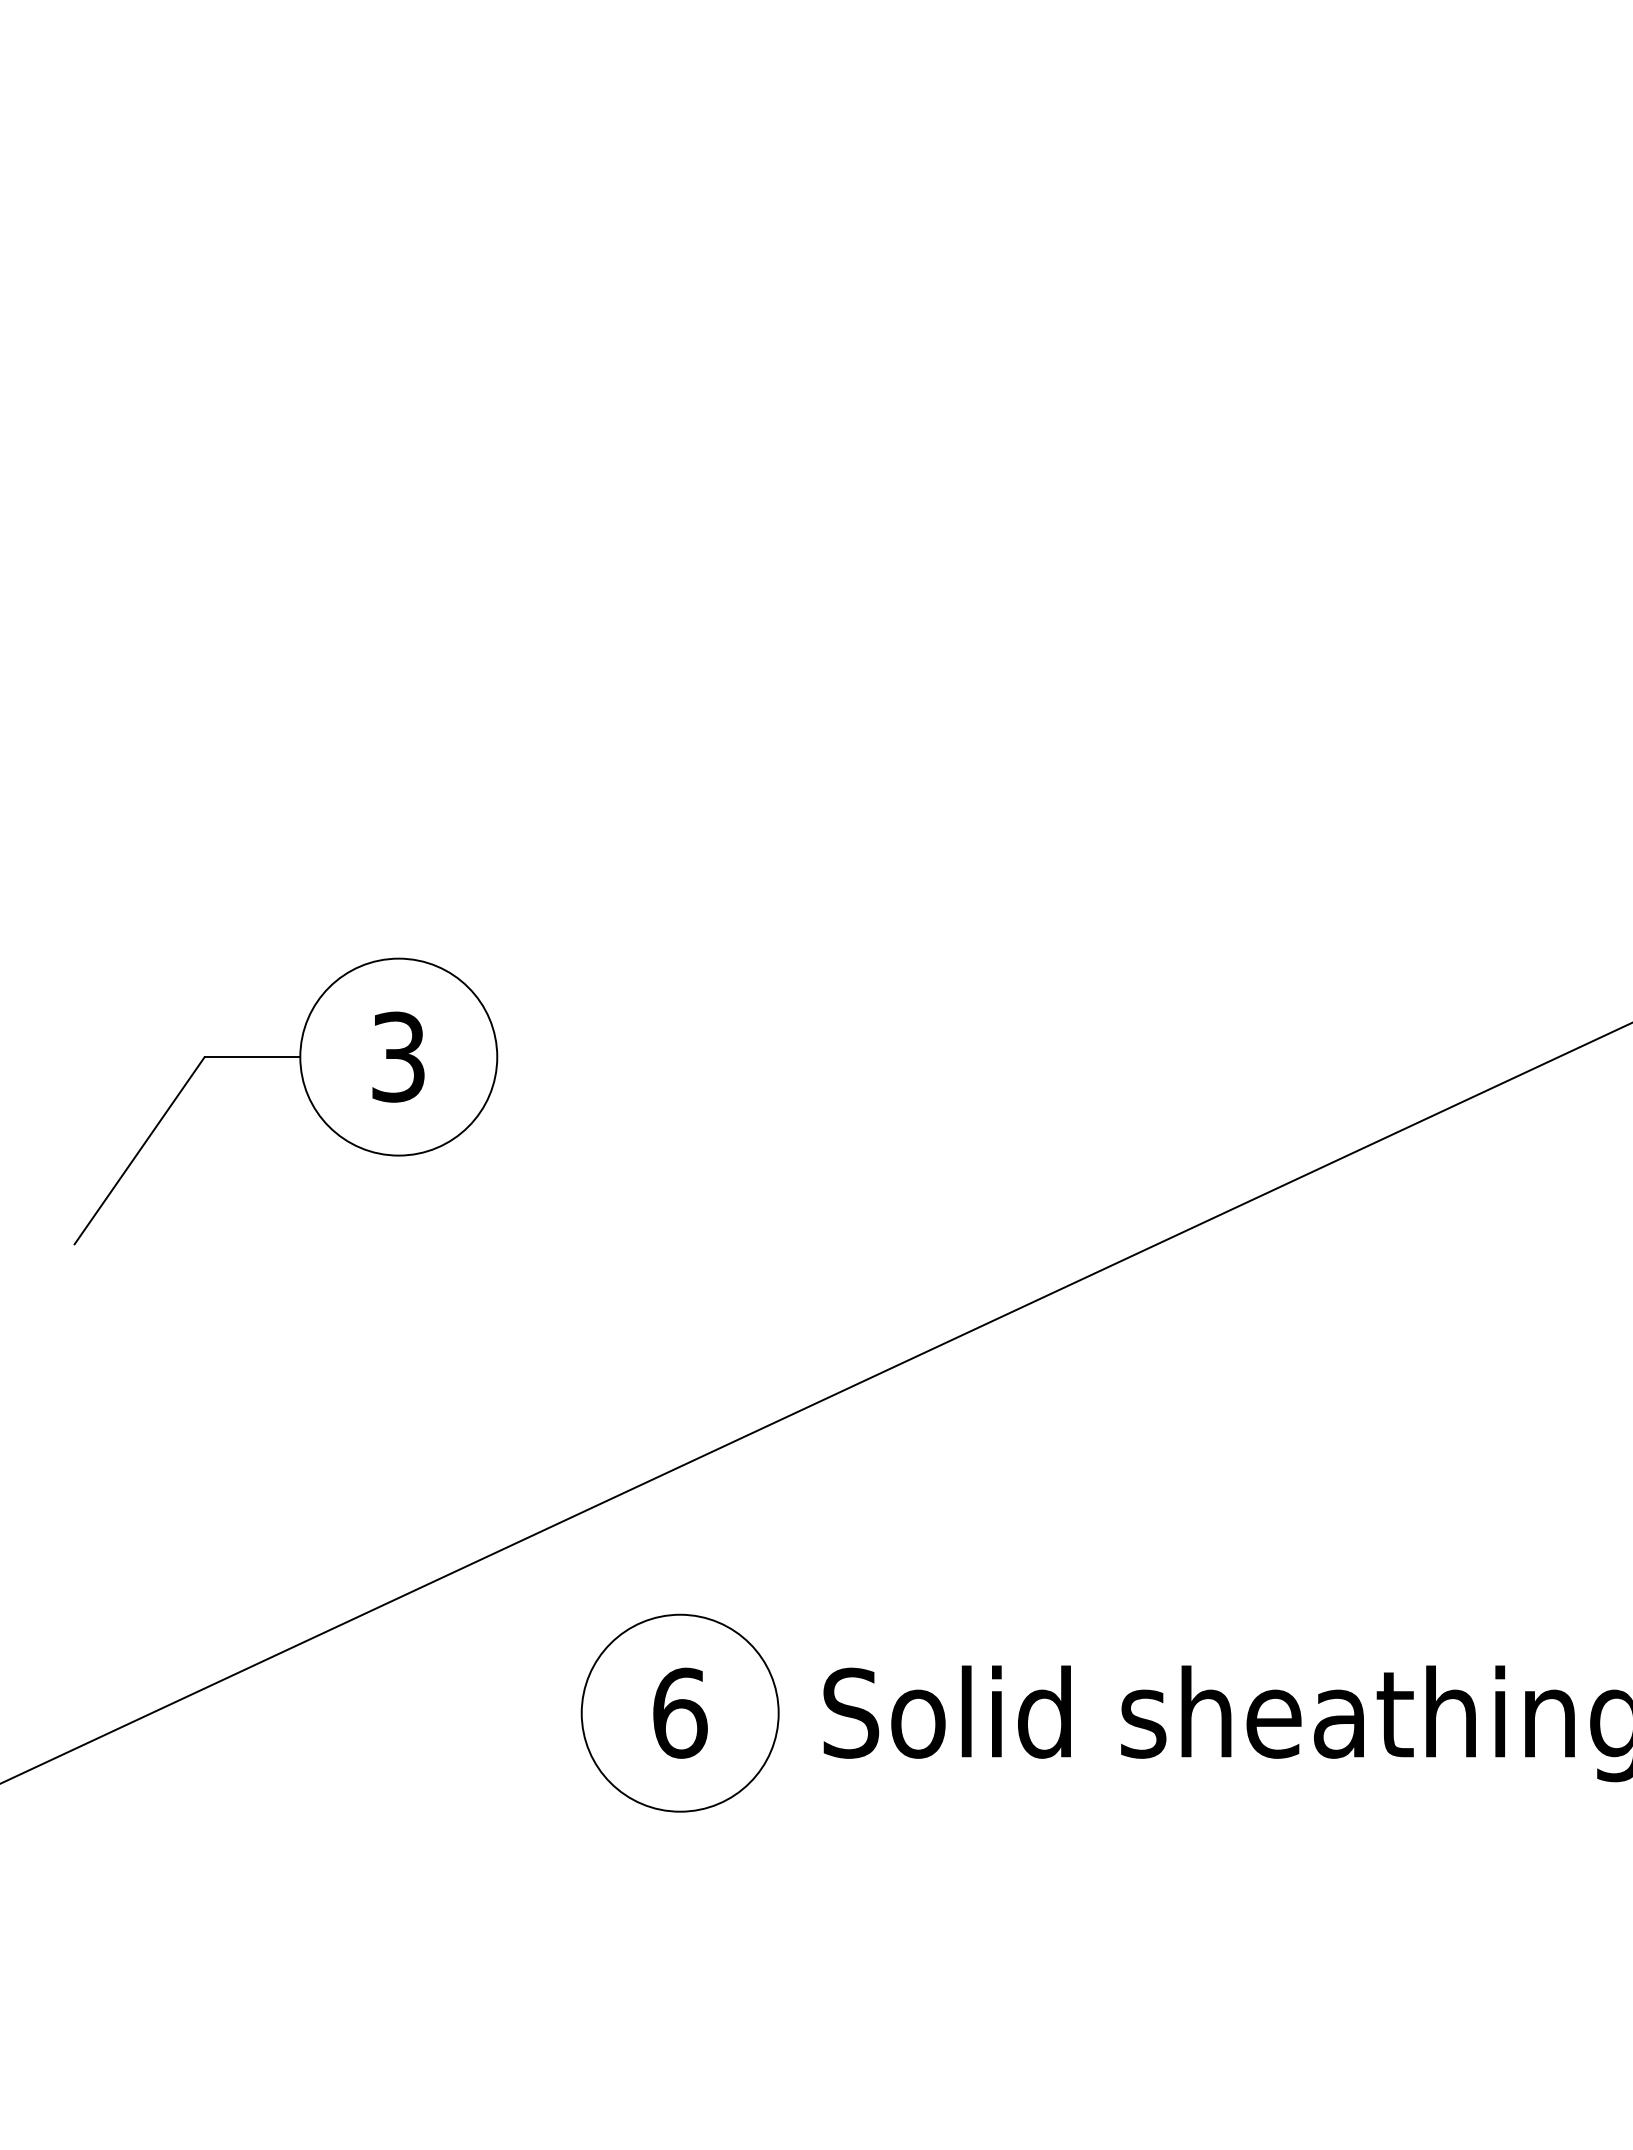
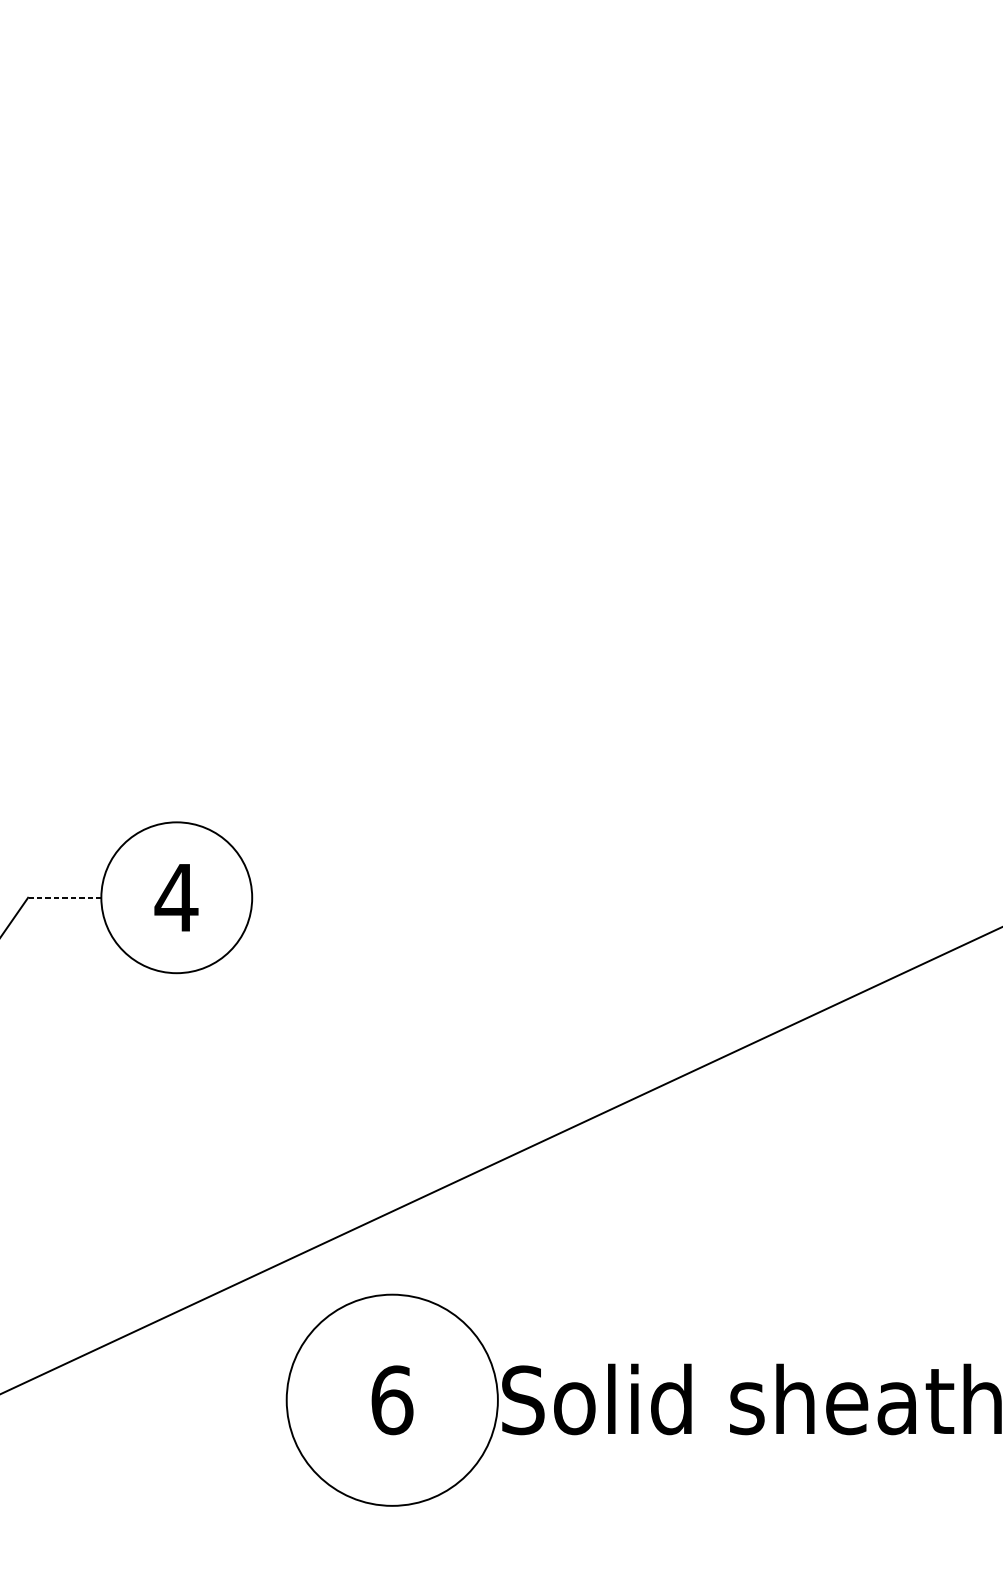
text: (398, 1056) -> (176, 897), 3 -> 4
line: (252, 1057) -> (64, 898), solid -> dashed
circle: (679, 1712) -> (391, 1399), size x1.4

